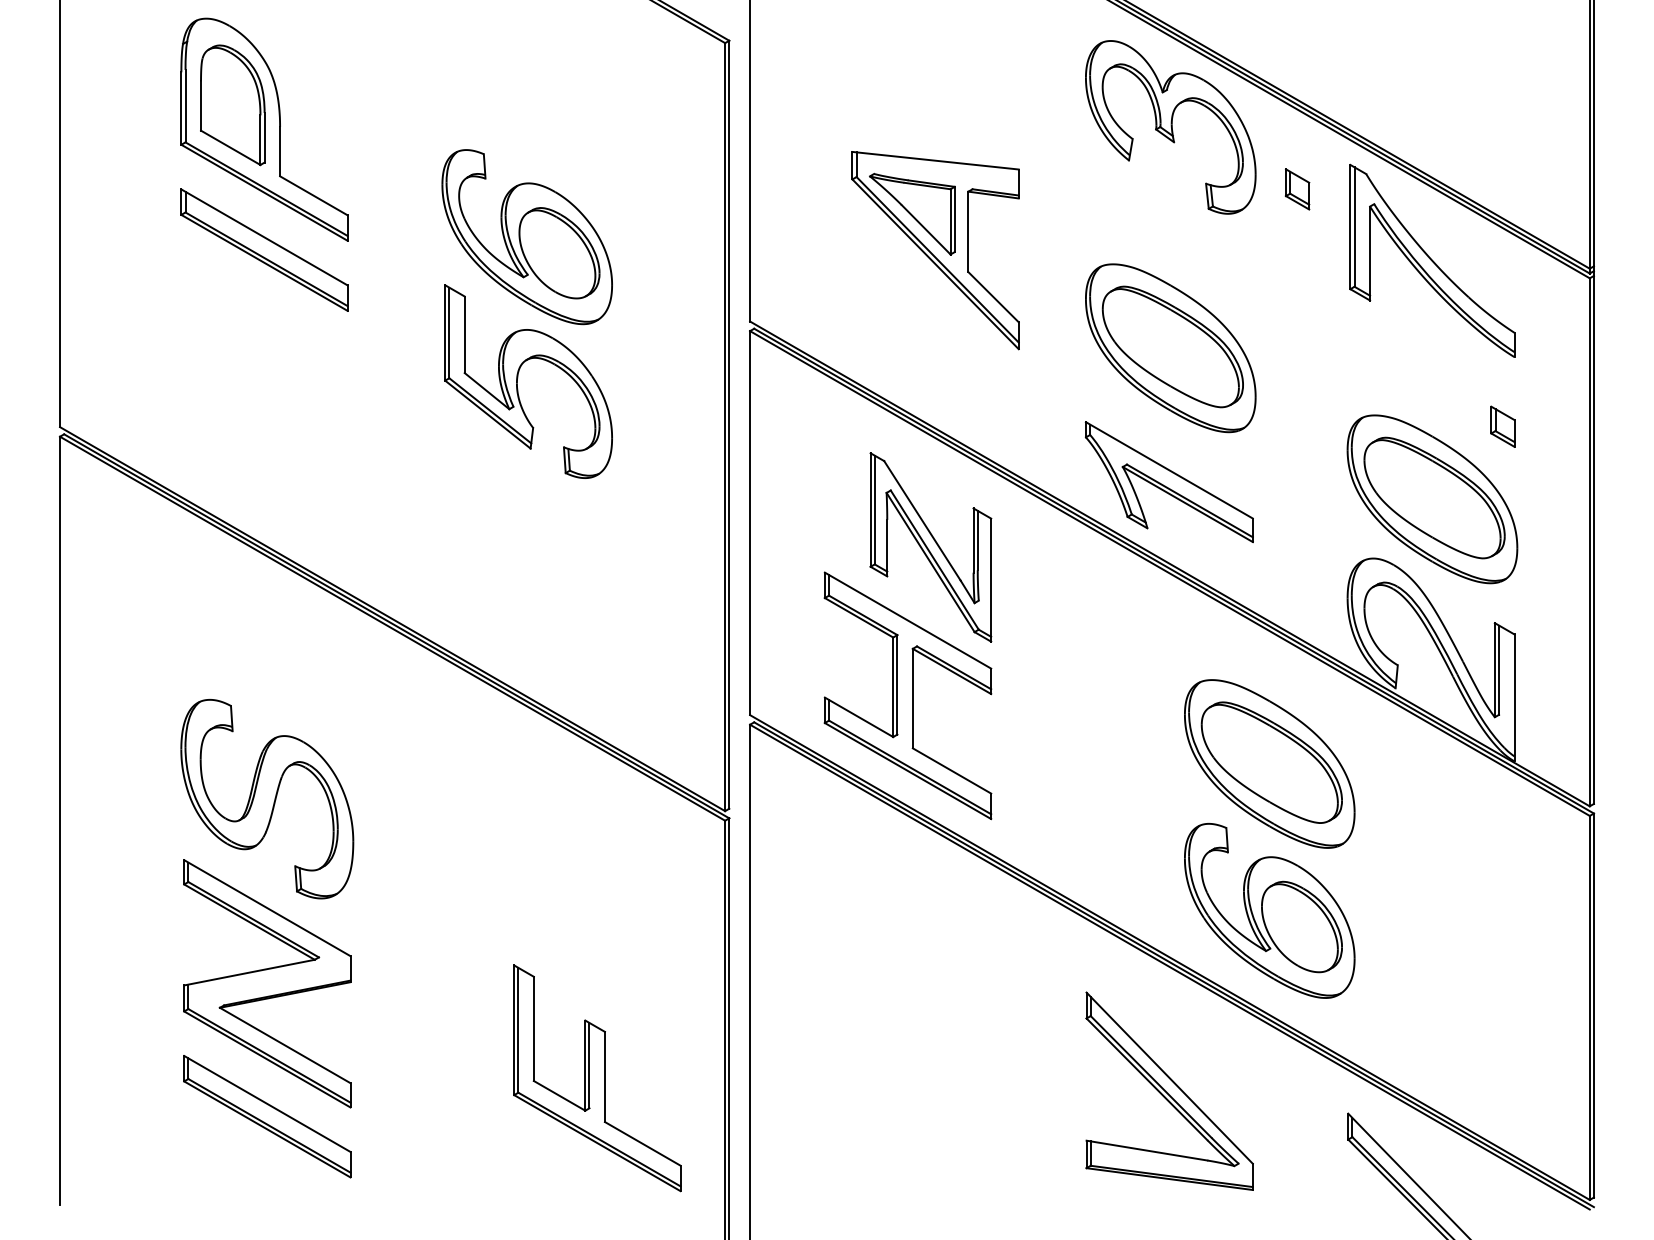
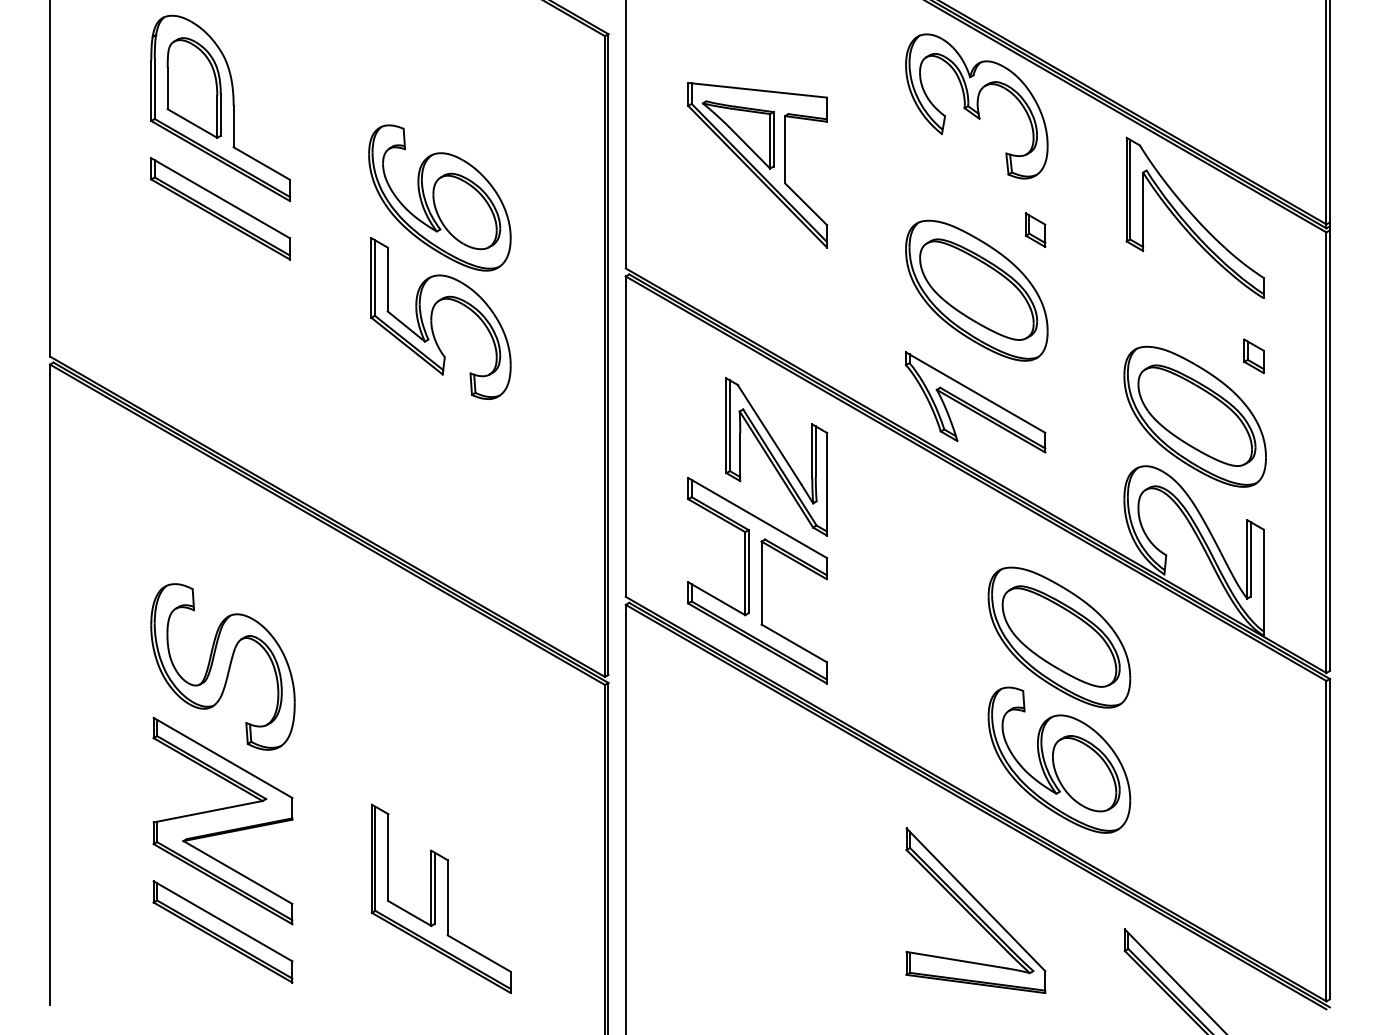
part: (1297, 188) -> (1035, 229), moved
part: (935, 250) -> (757, 165), moved
part: (597, 1077) -> (441, 898), moved

